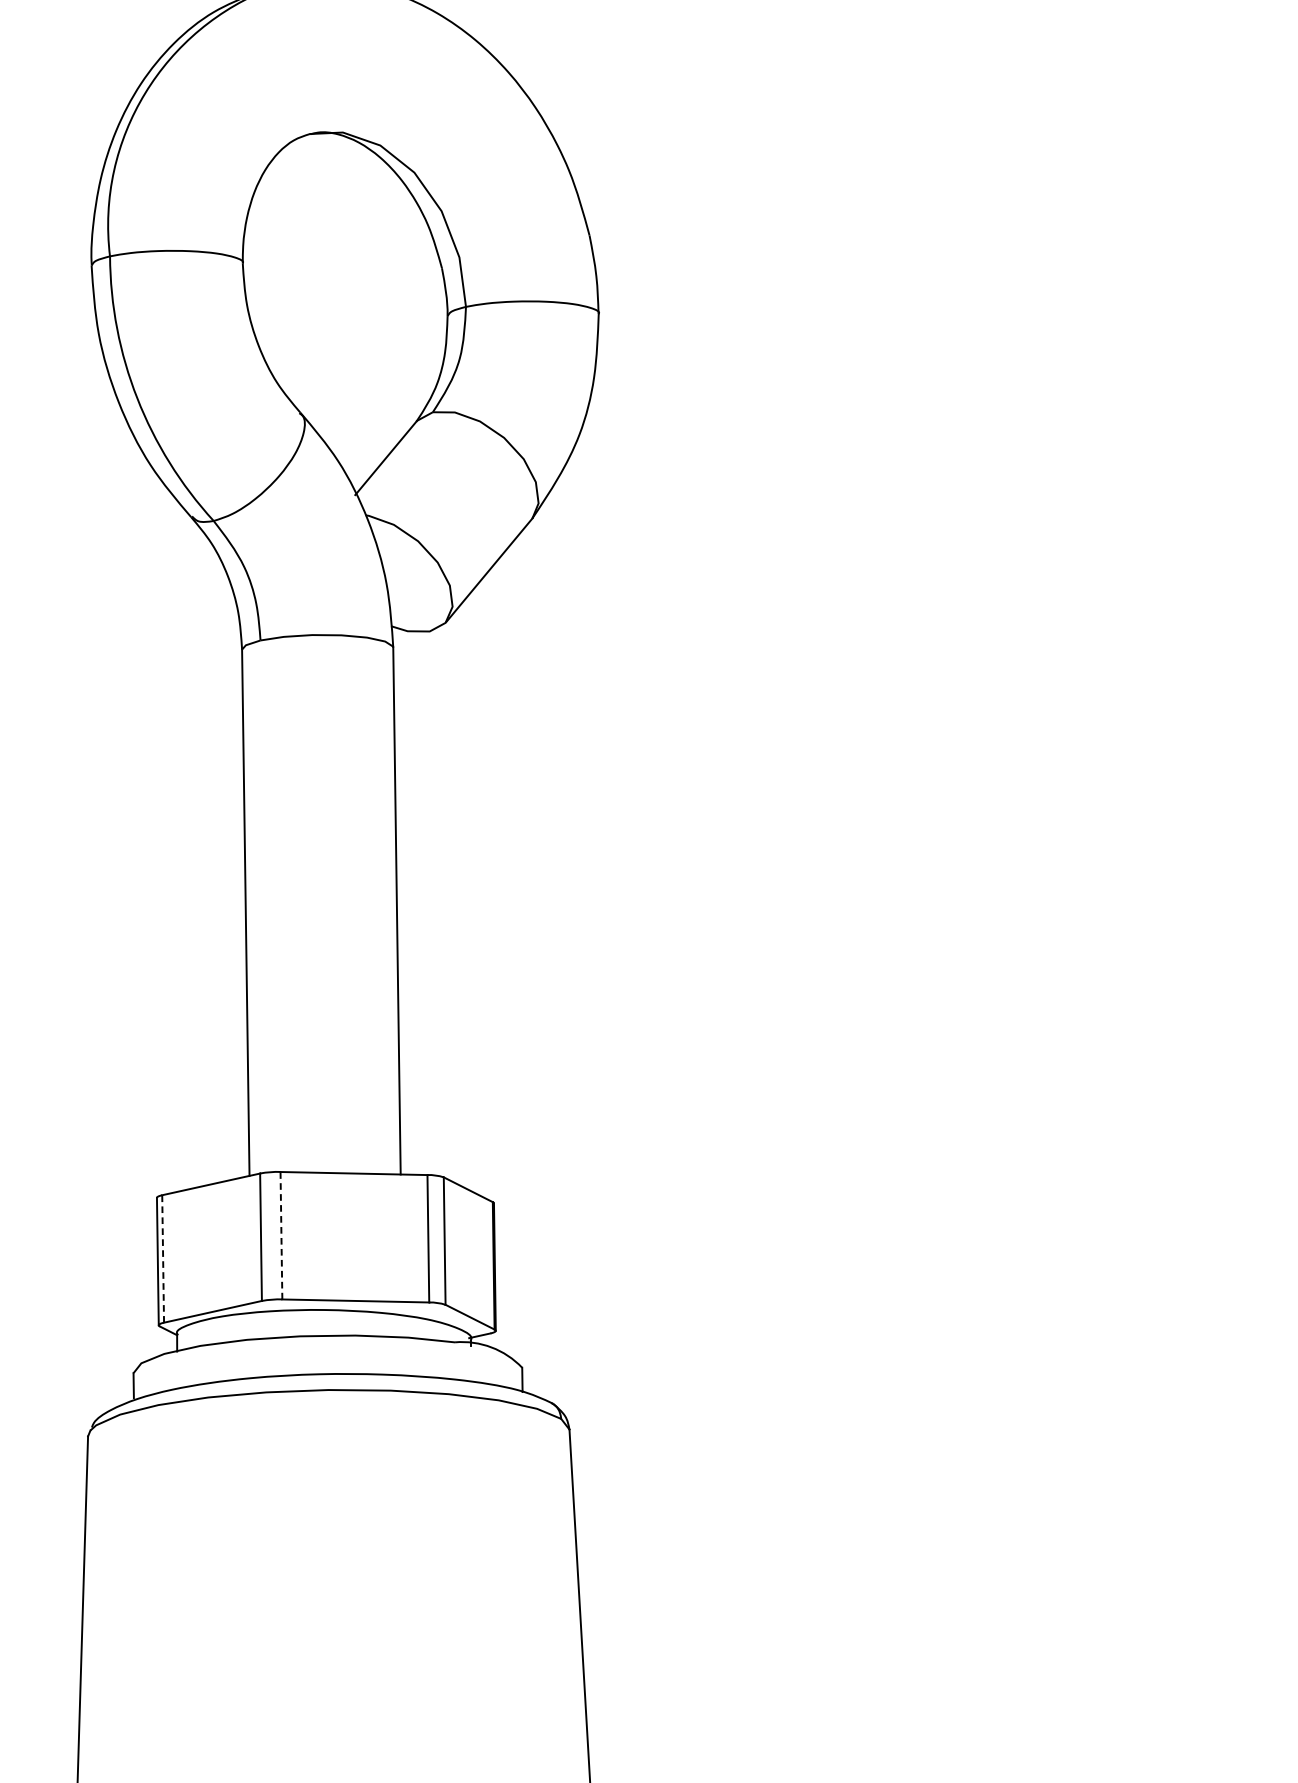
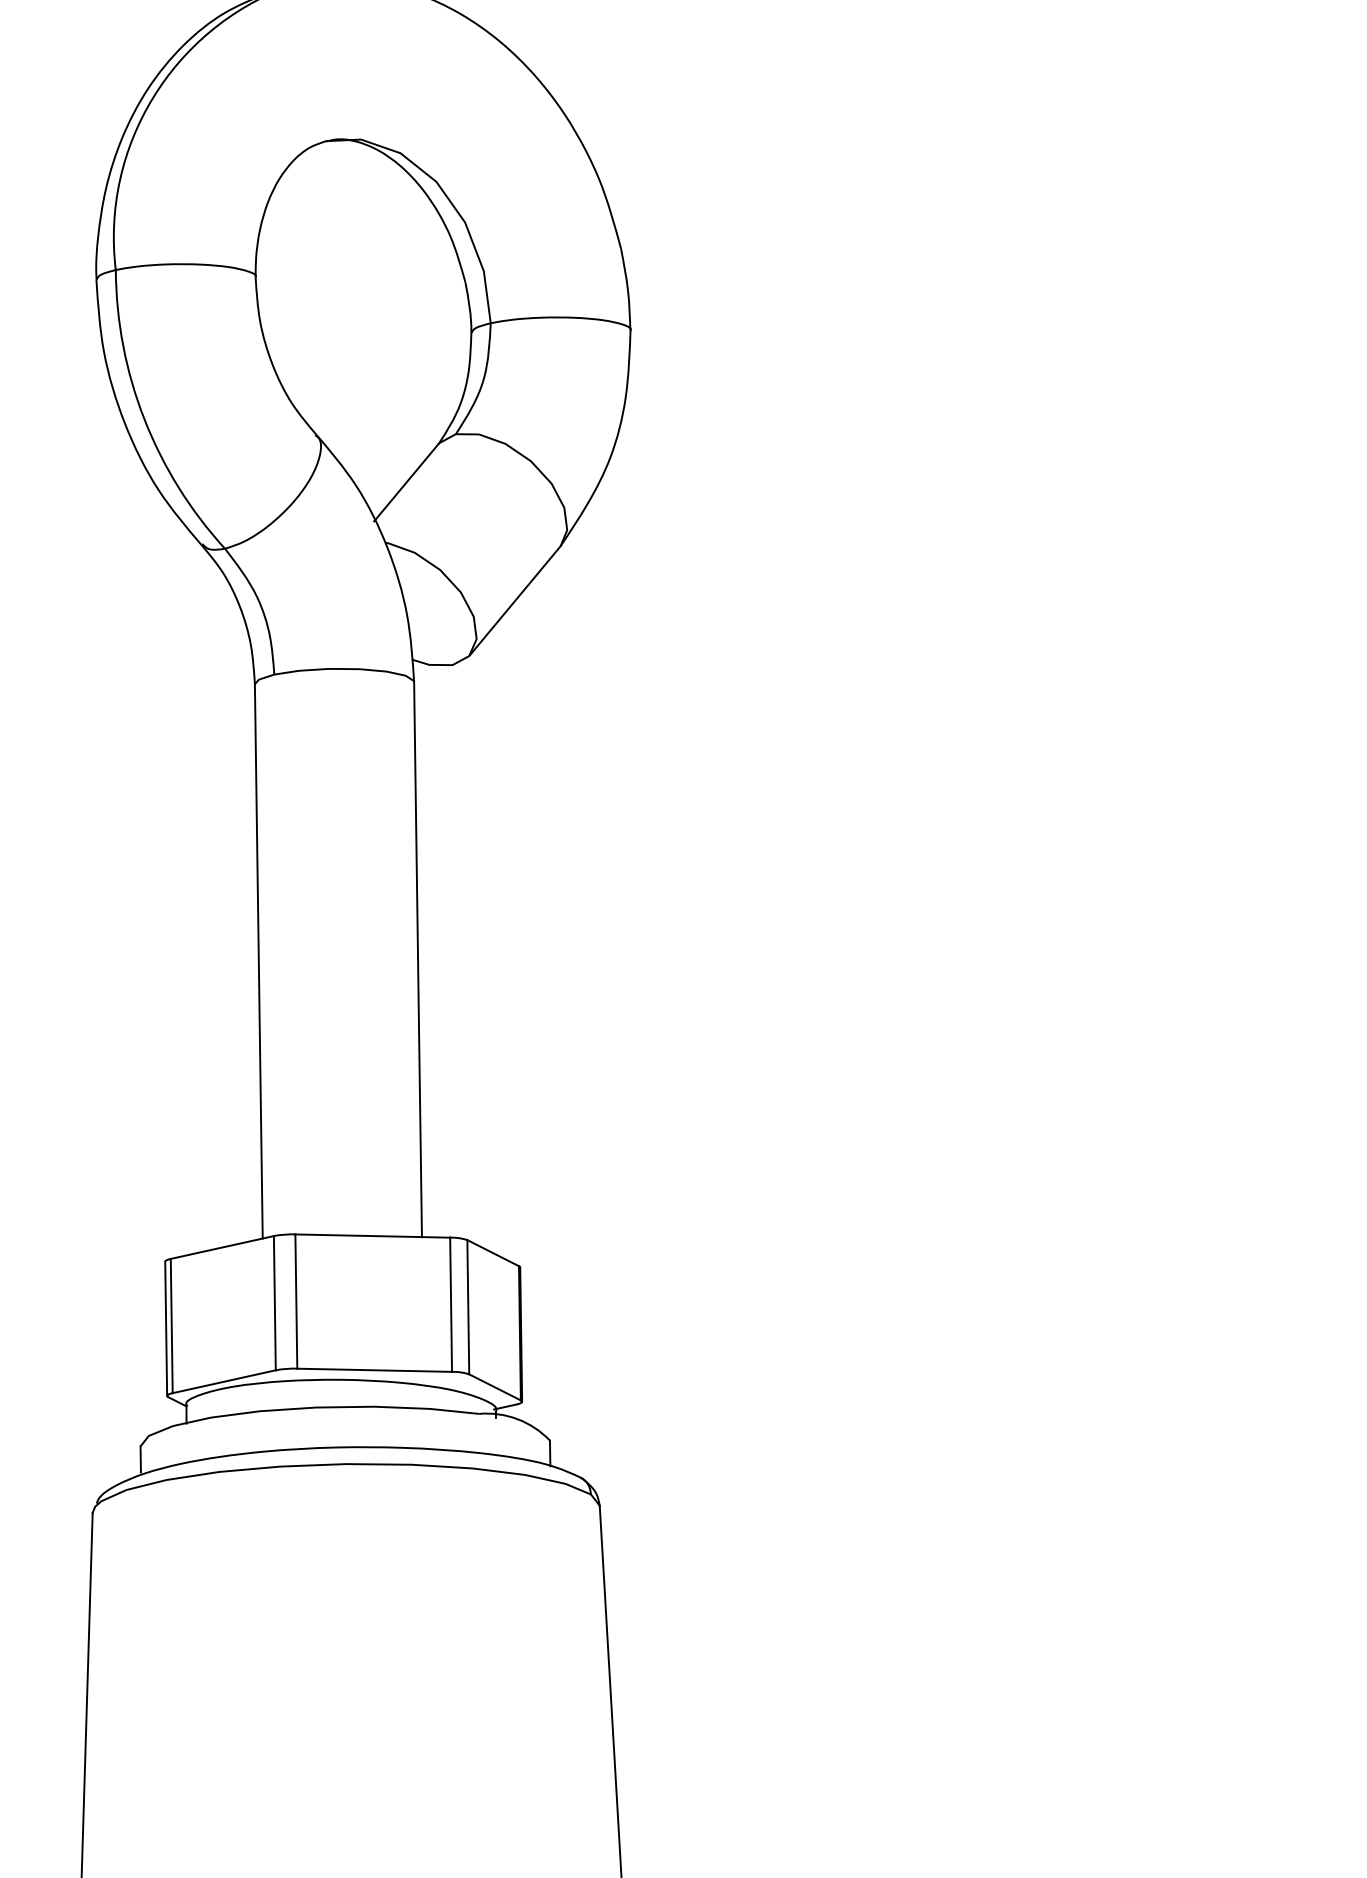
line: (281, 1235) -> (296, 1301), dashed -> solid
line: (162, 1258) -> (171, 1325), dashed -> solid

